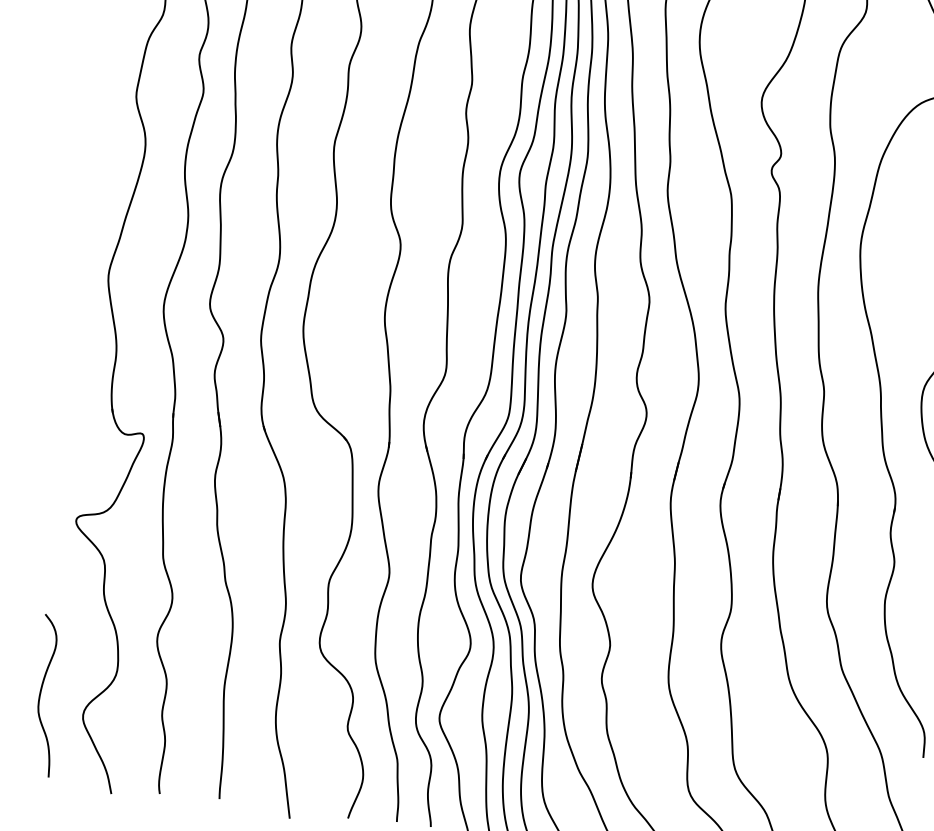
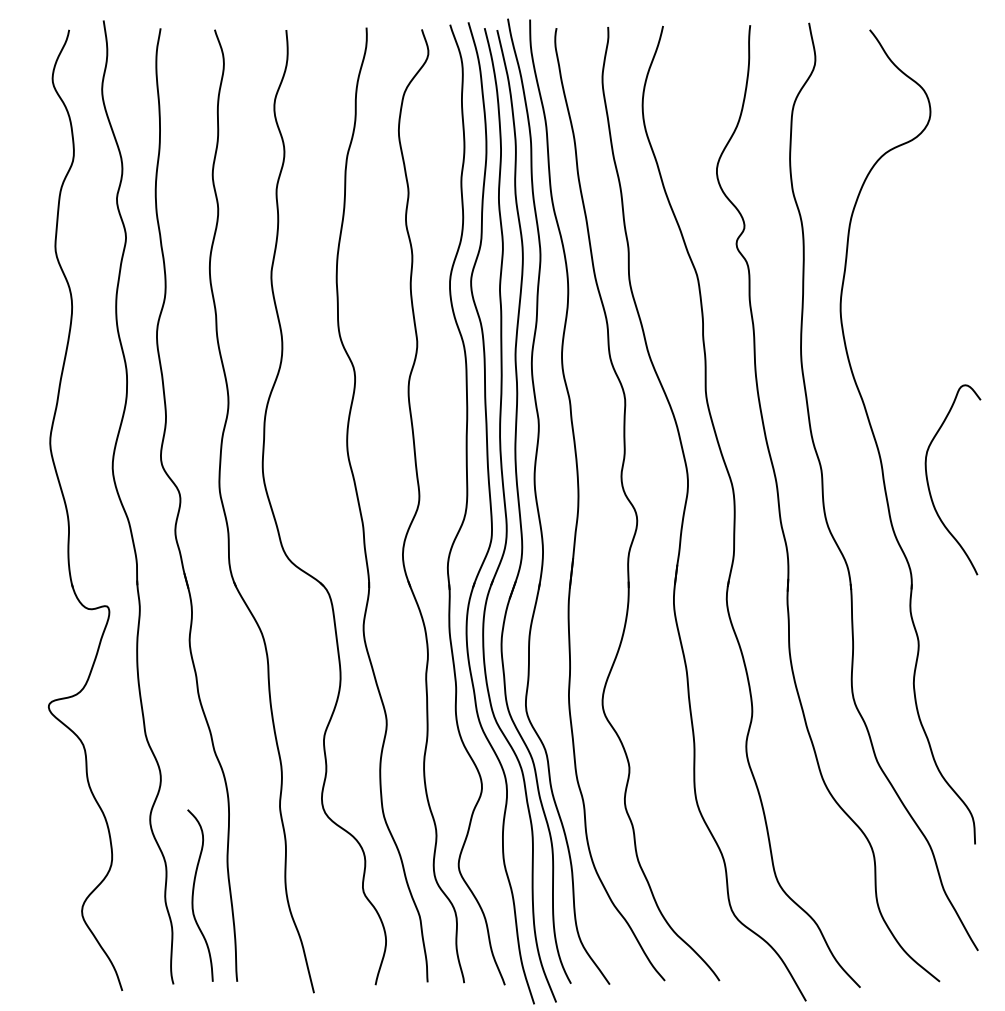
curve: (40, 694) -> (193, 895), moved

